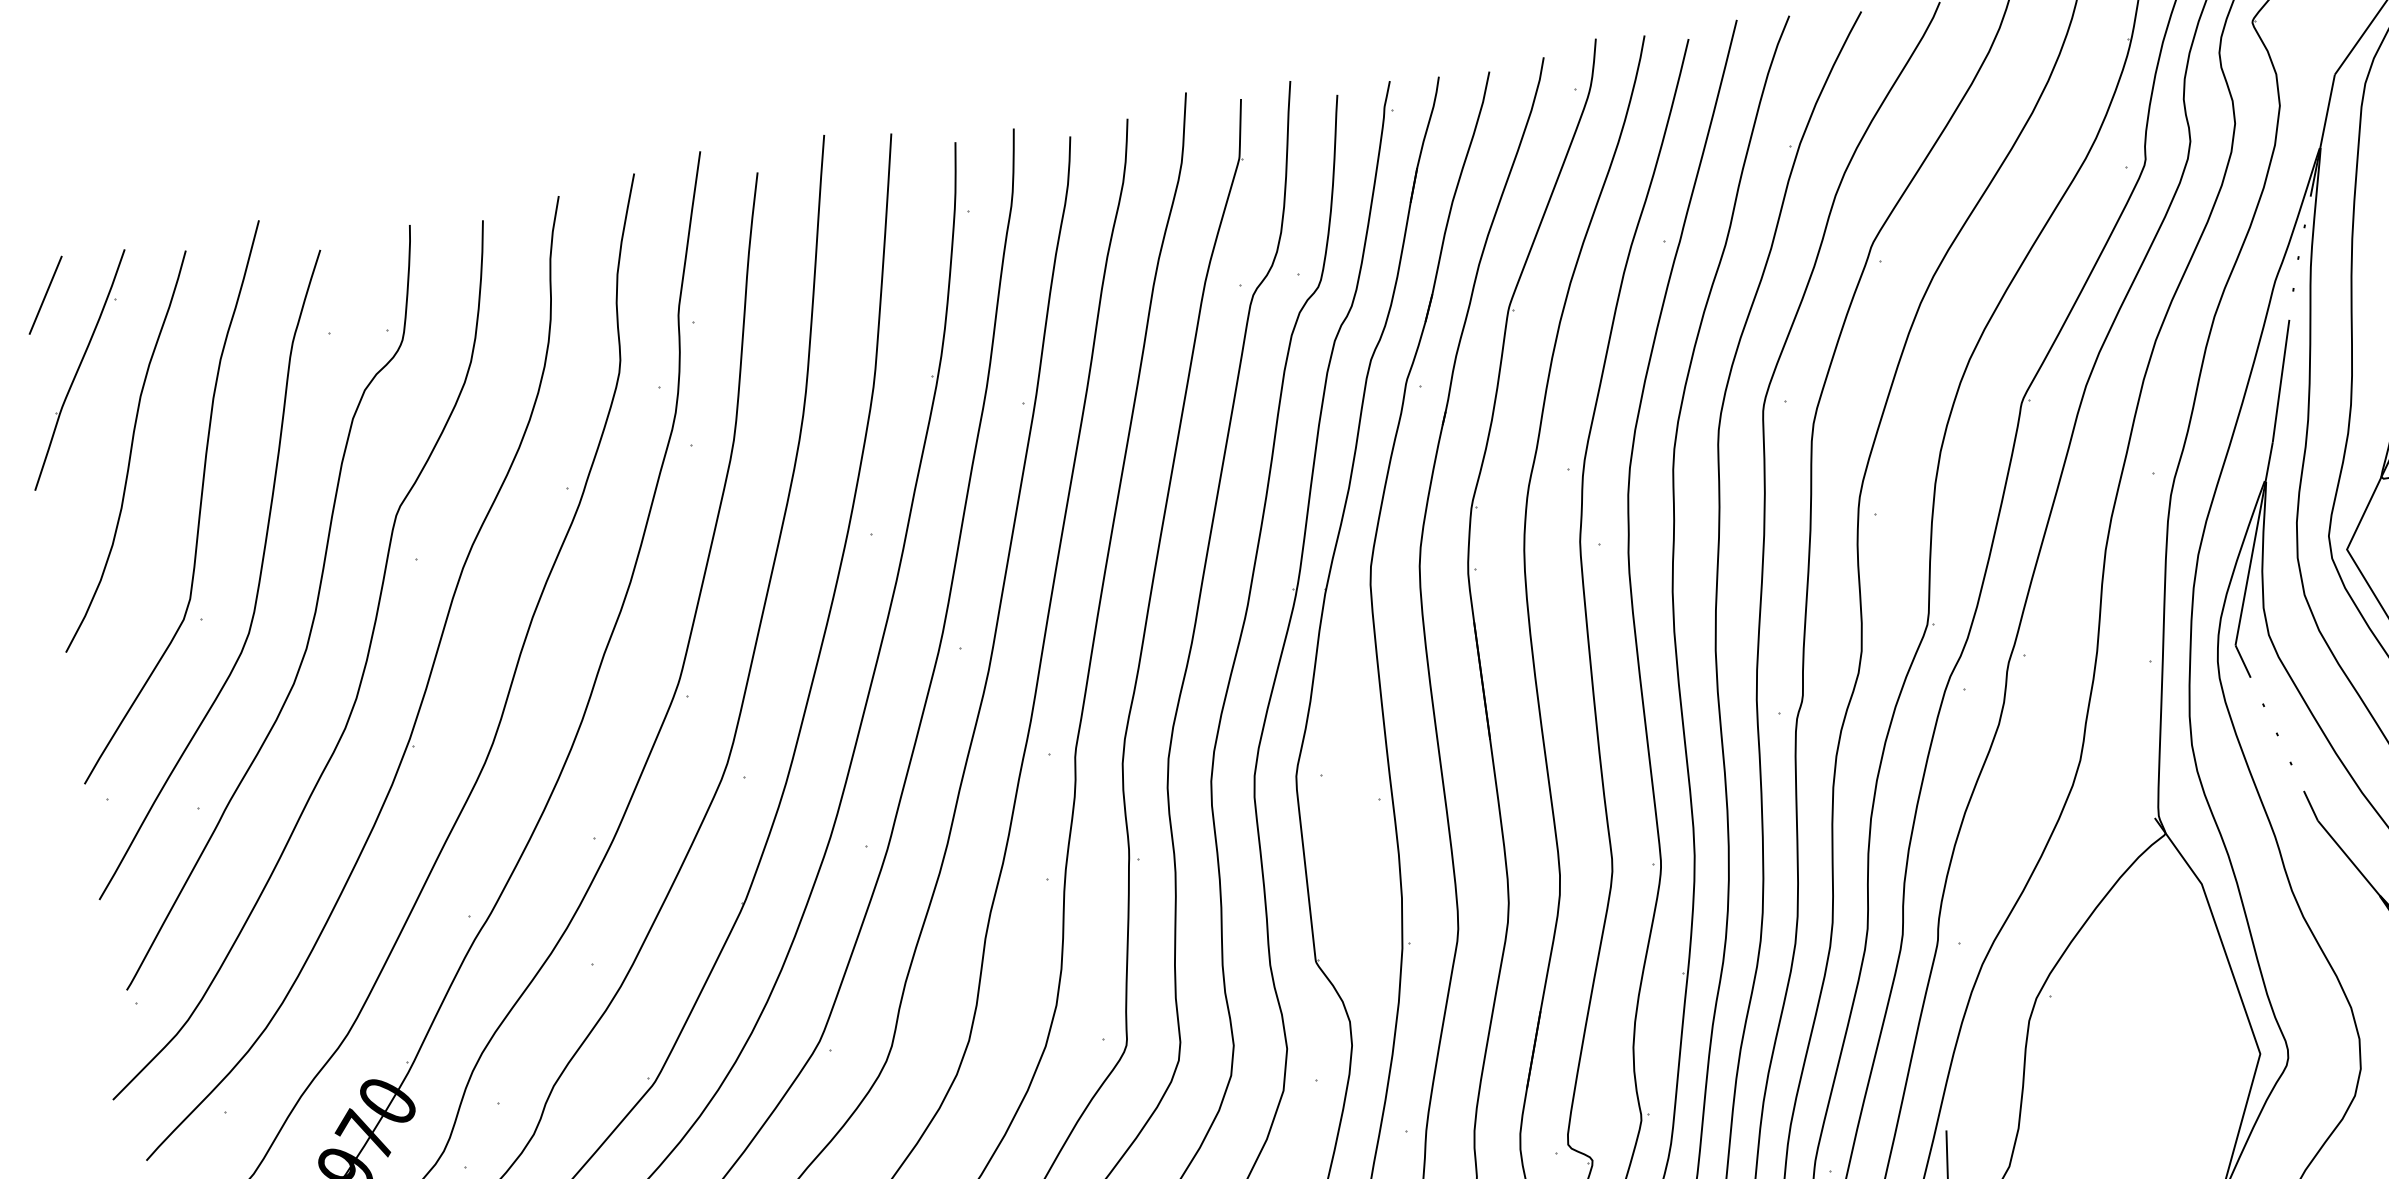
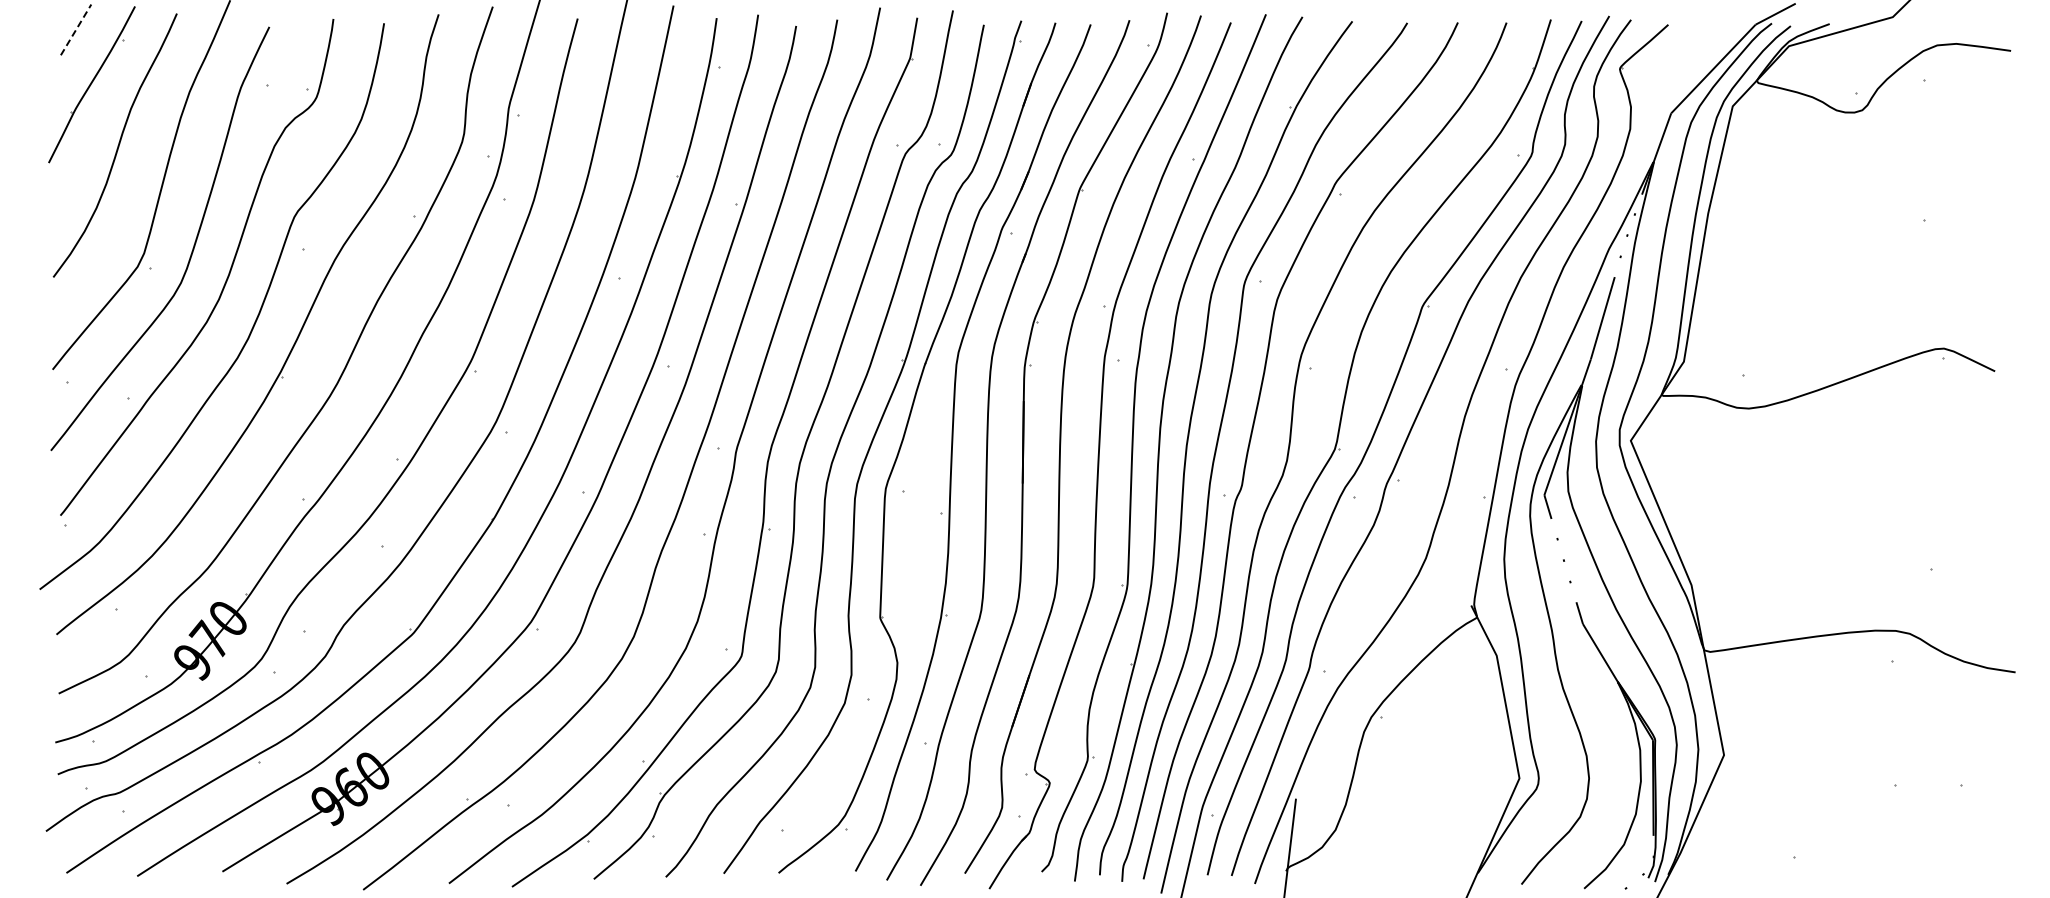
line: (46, 294) -> (76, 29), solid -> dashed

